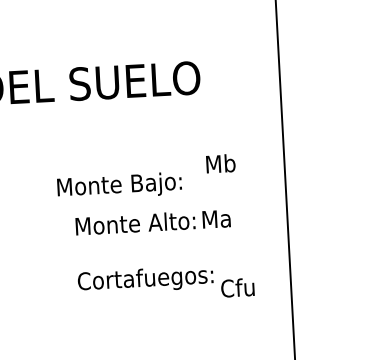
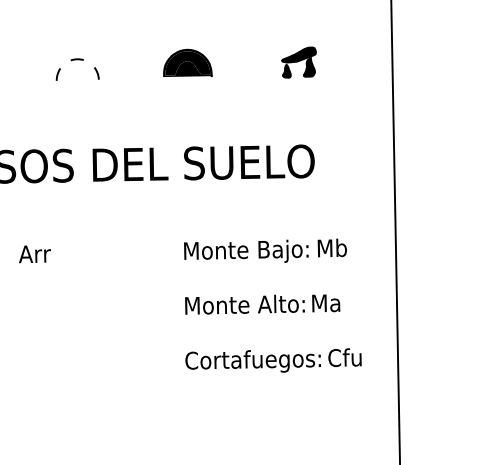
text: (119, 184) -> (246, 250), moved
text: (237, 287) -> (344, 357), moved

